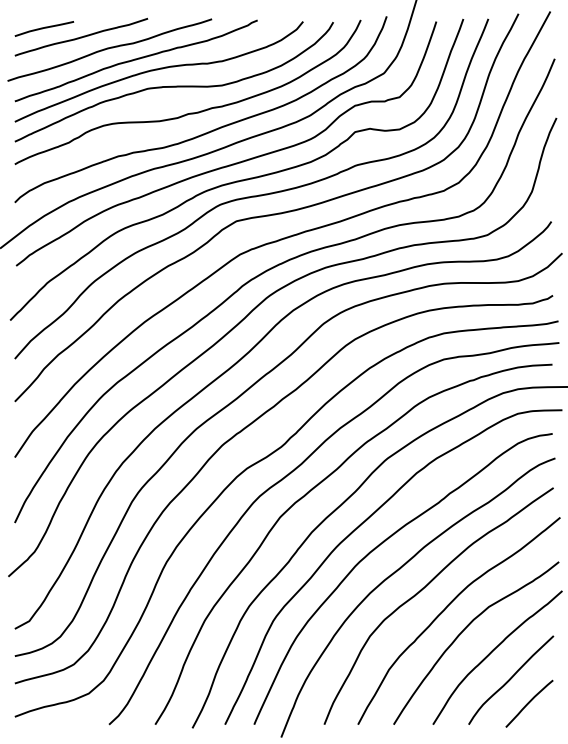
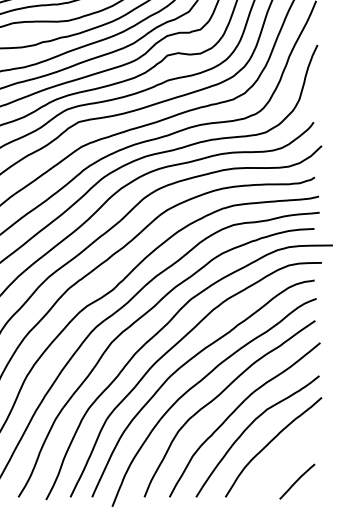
curve: (511, 679) -> (283, 463), removed

